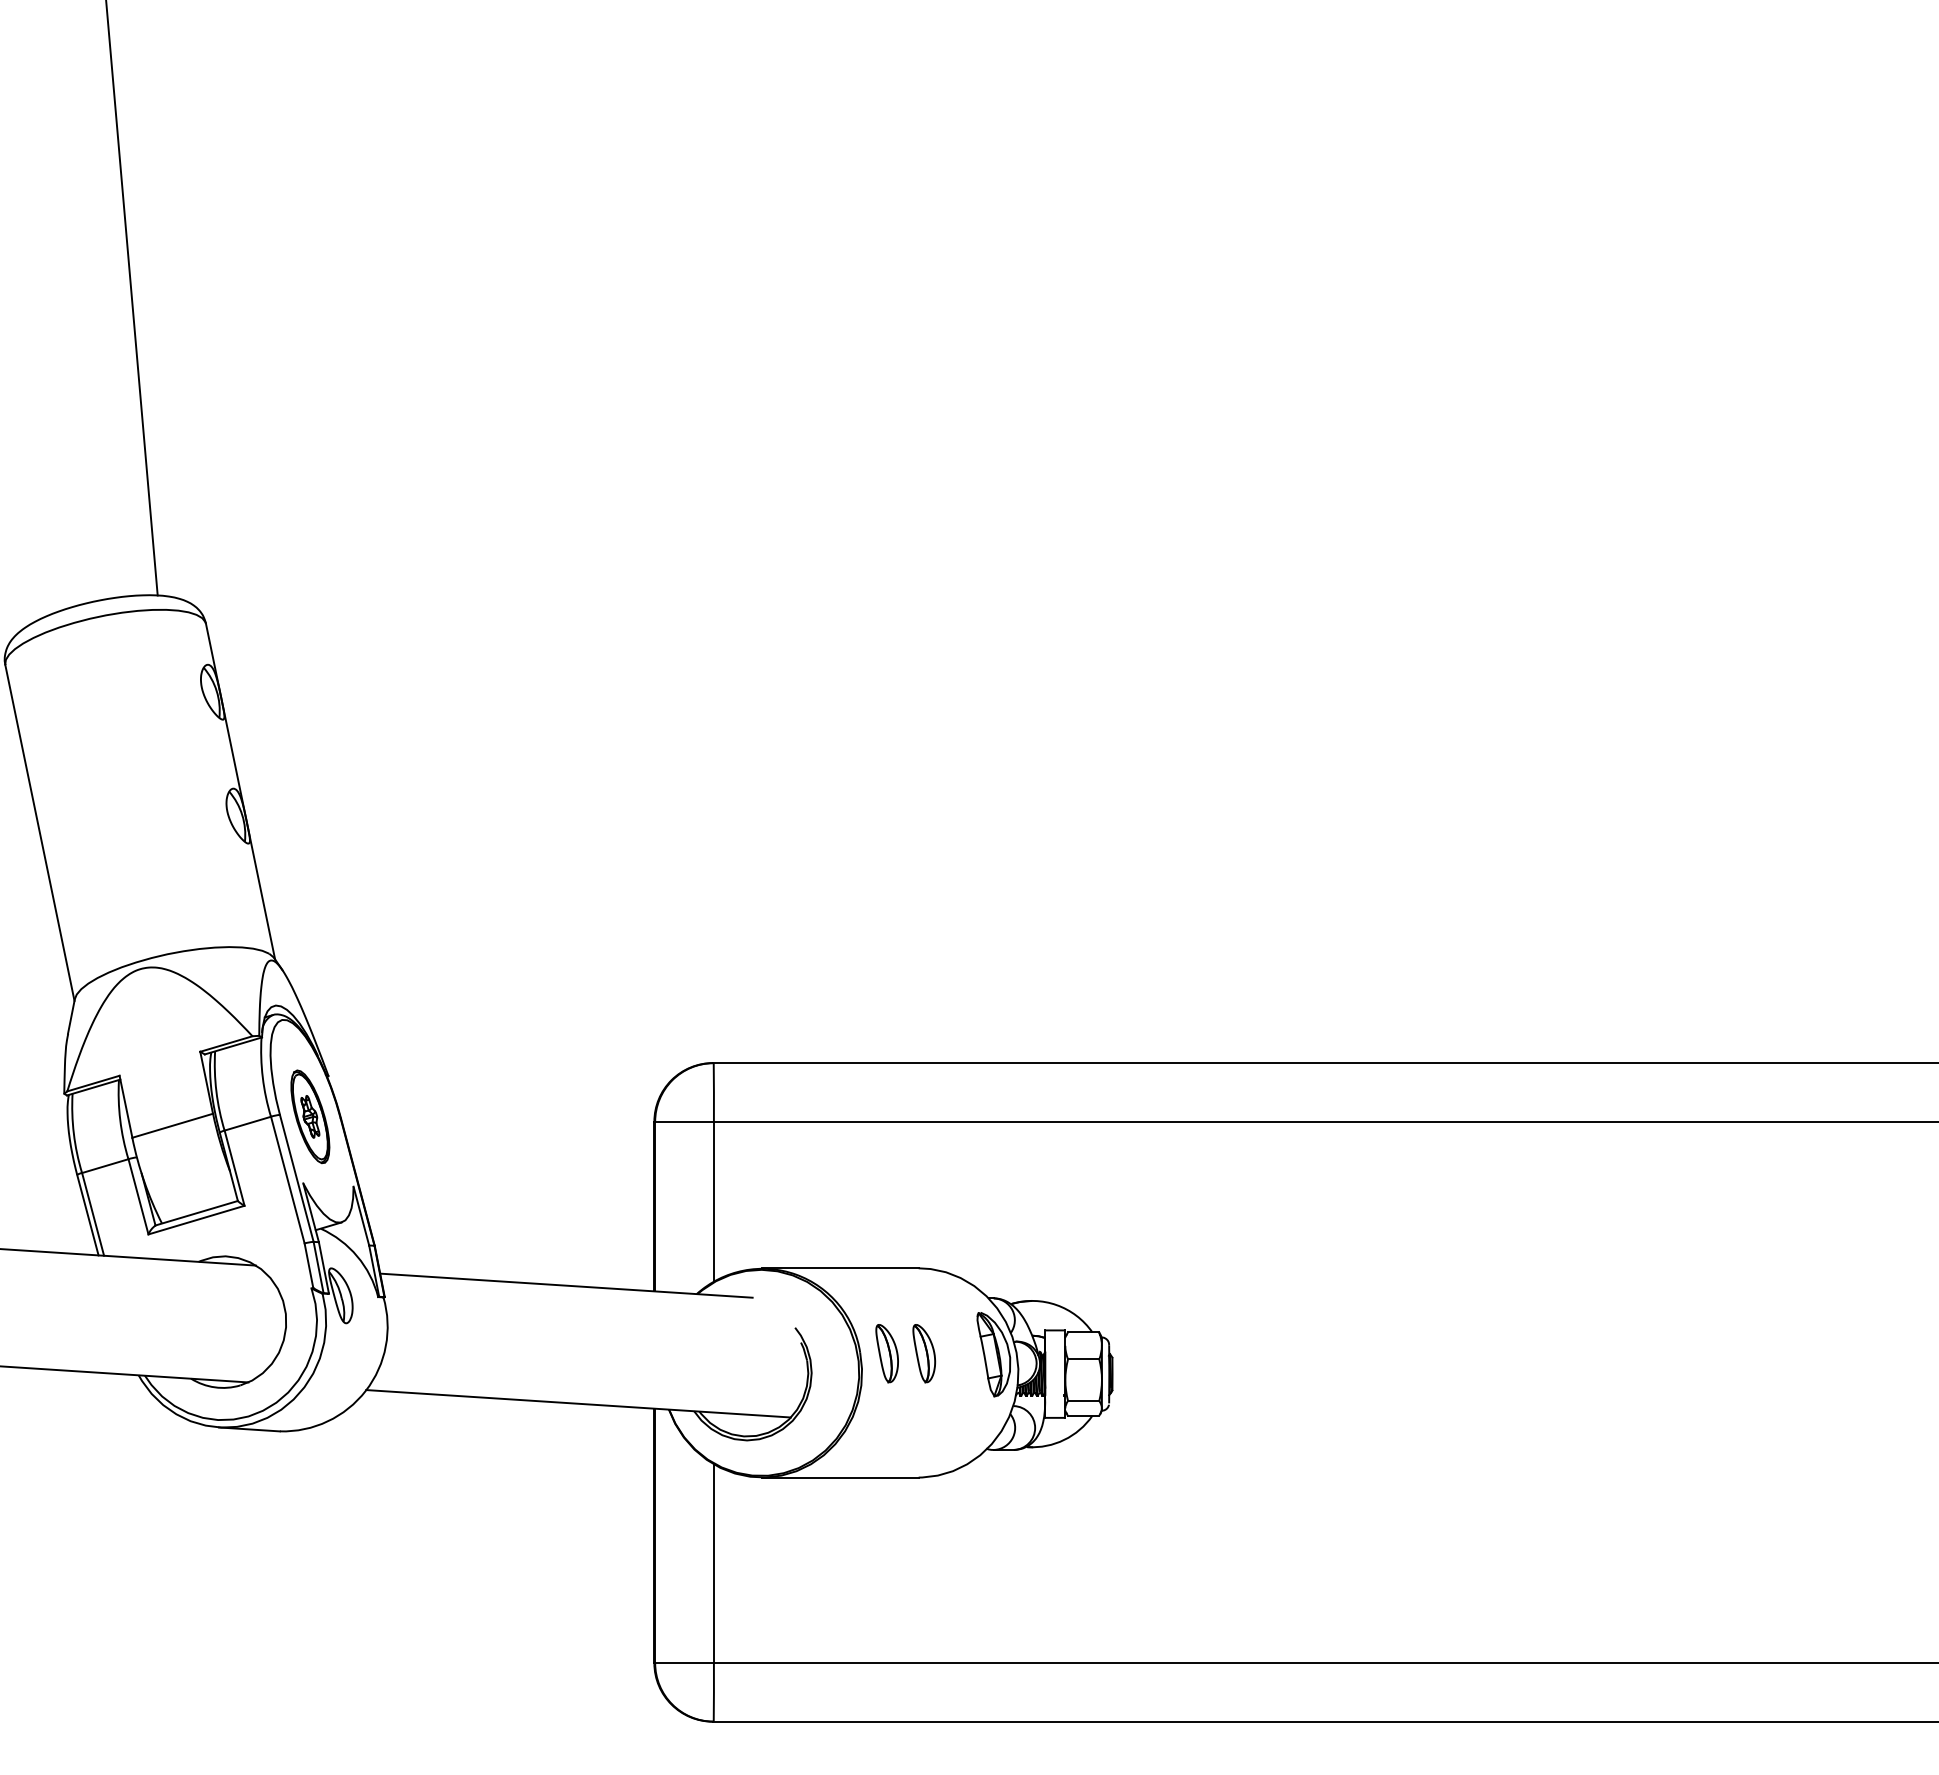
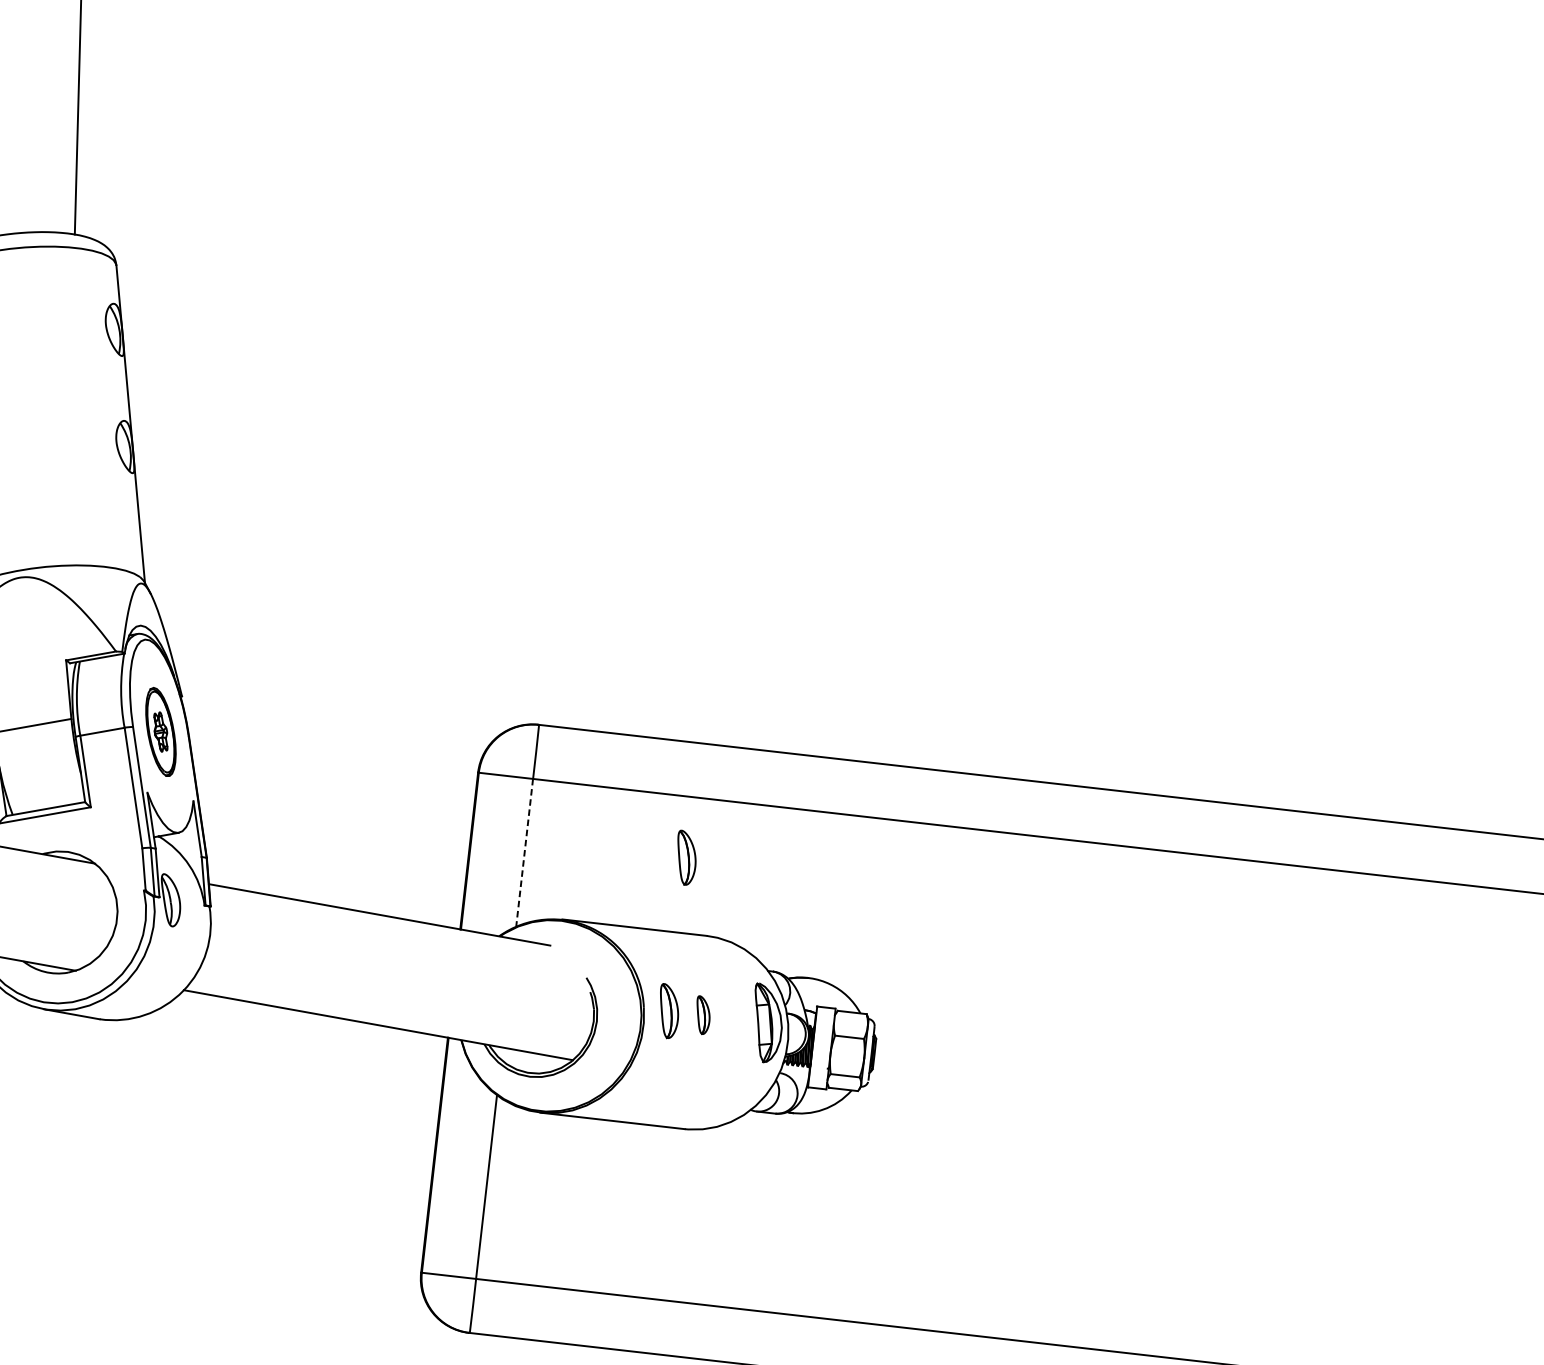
part: (886, 1187) -> (685, 857), added
line: (713, 1201) -> (524, 852), solid -> dashed
part: (924, 1353) -> (703, 1015), size x0.7

